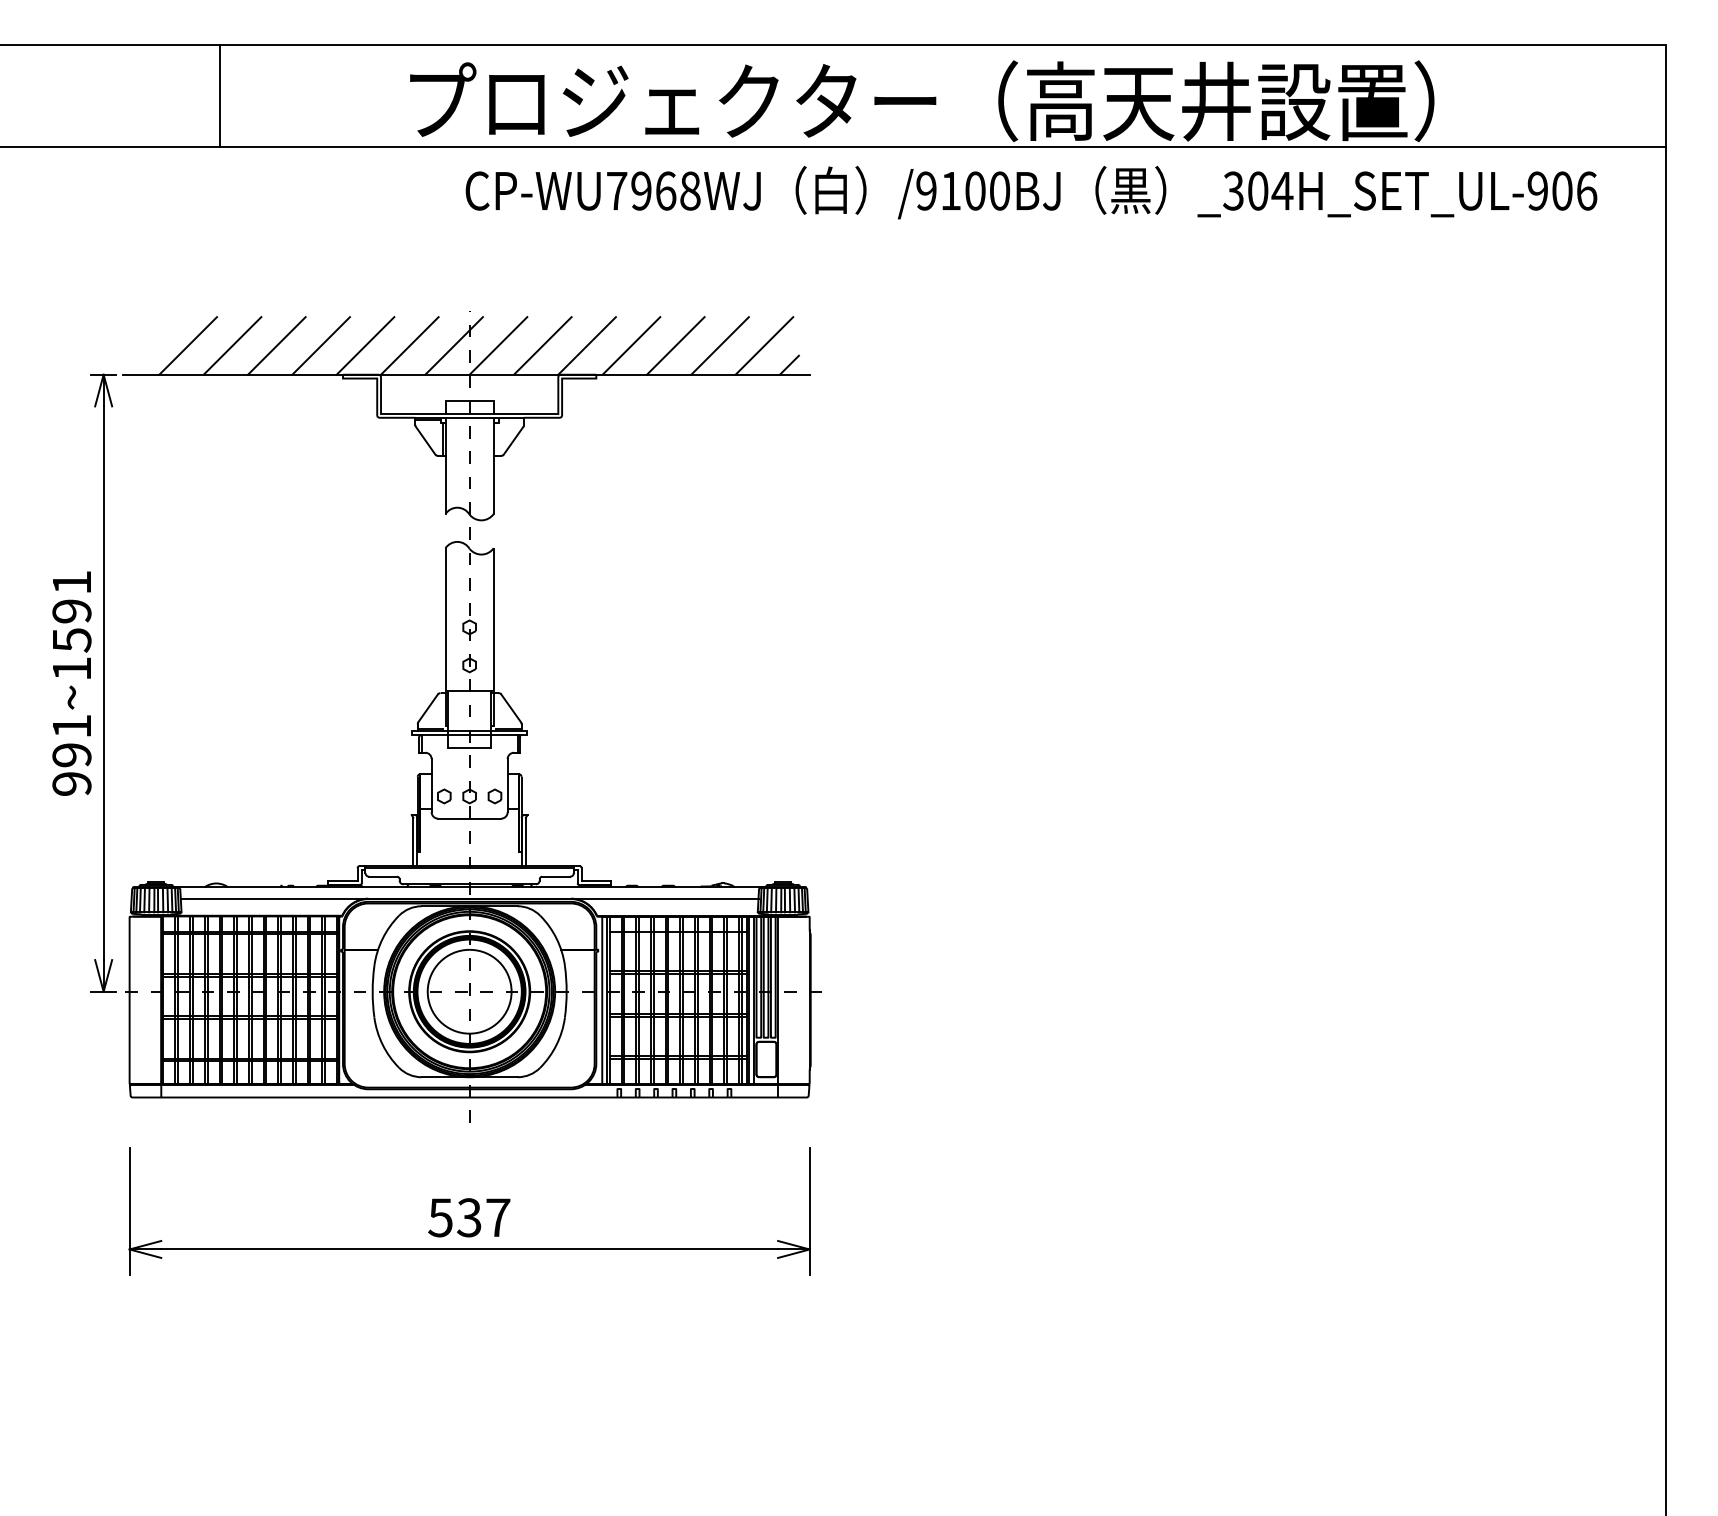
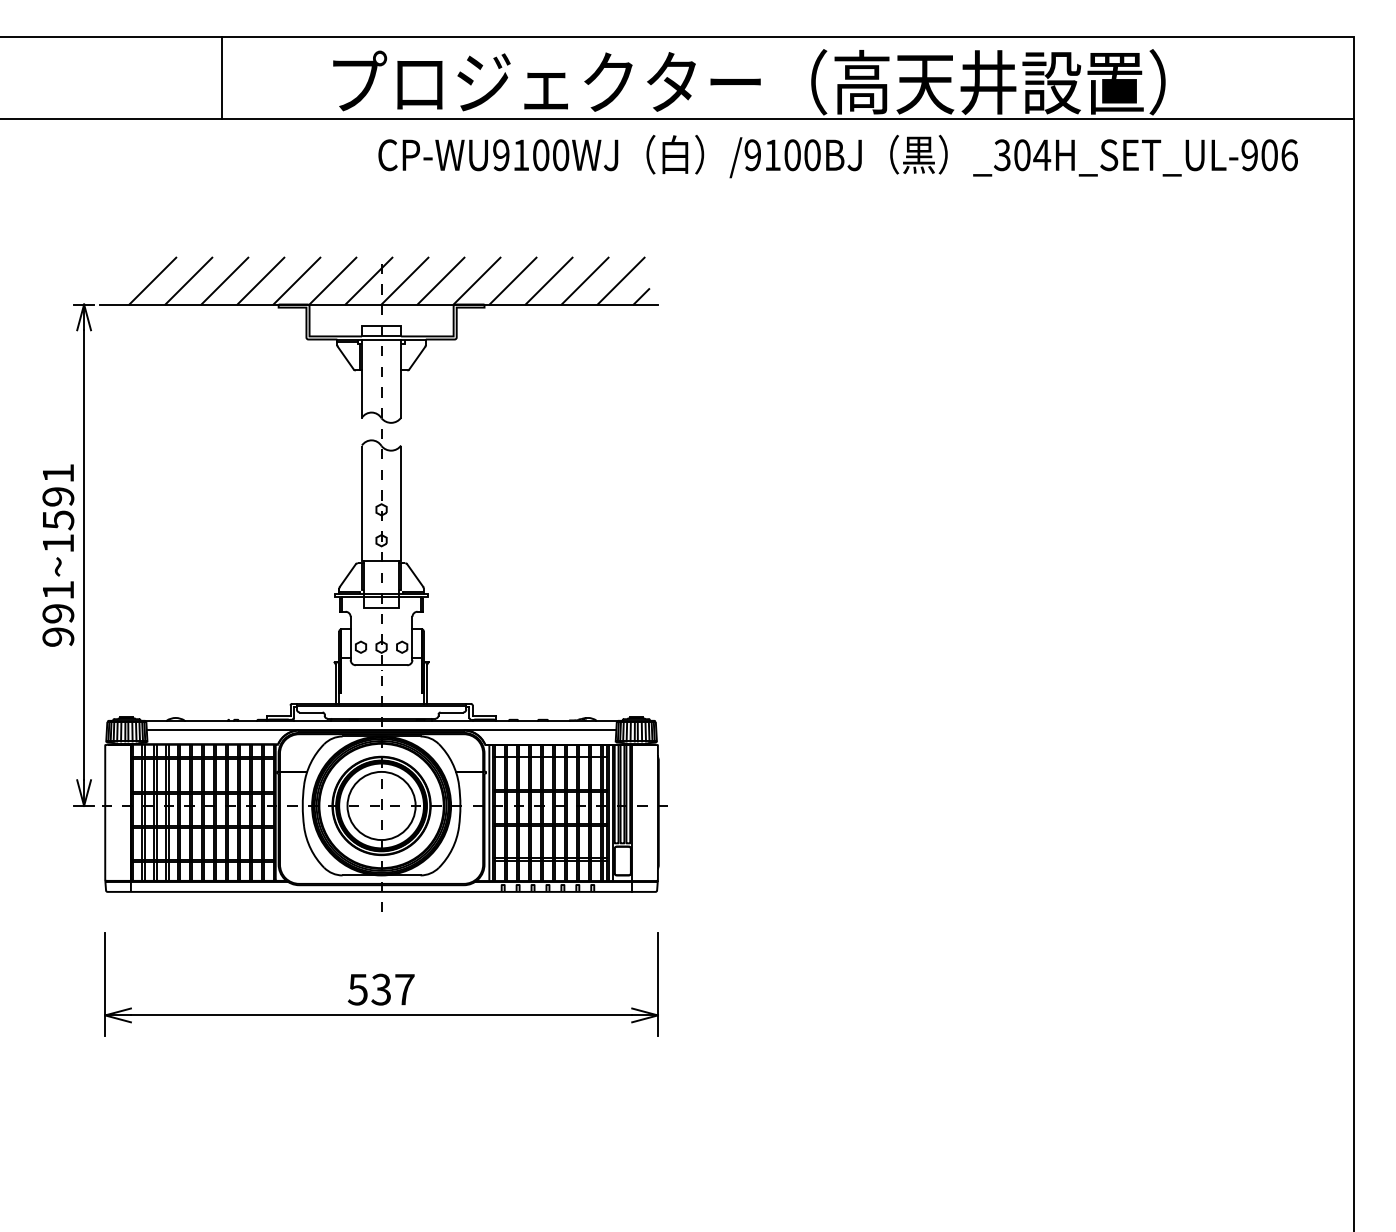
line: (220, 95) -> (222, 77), moved
text: (653, 190) -> (530, 154), CP-WU7968WJ -> CP-WU9100WJ

